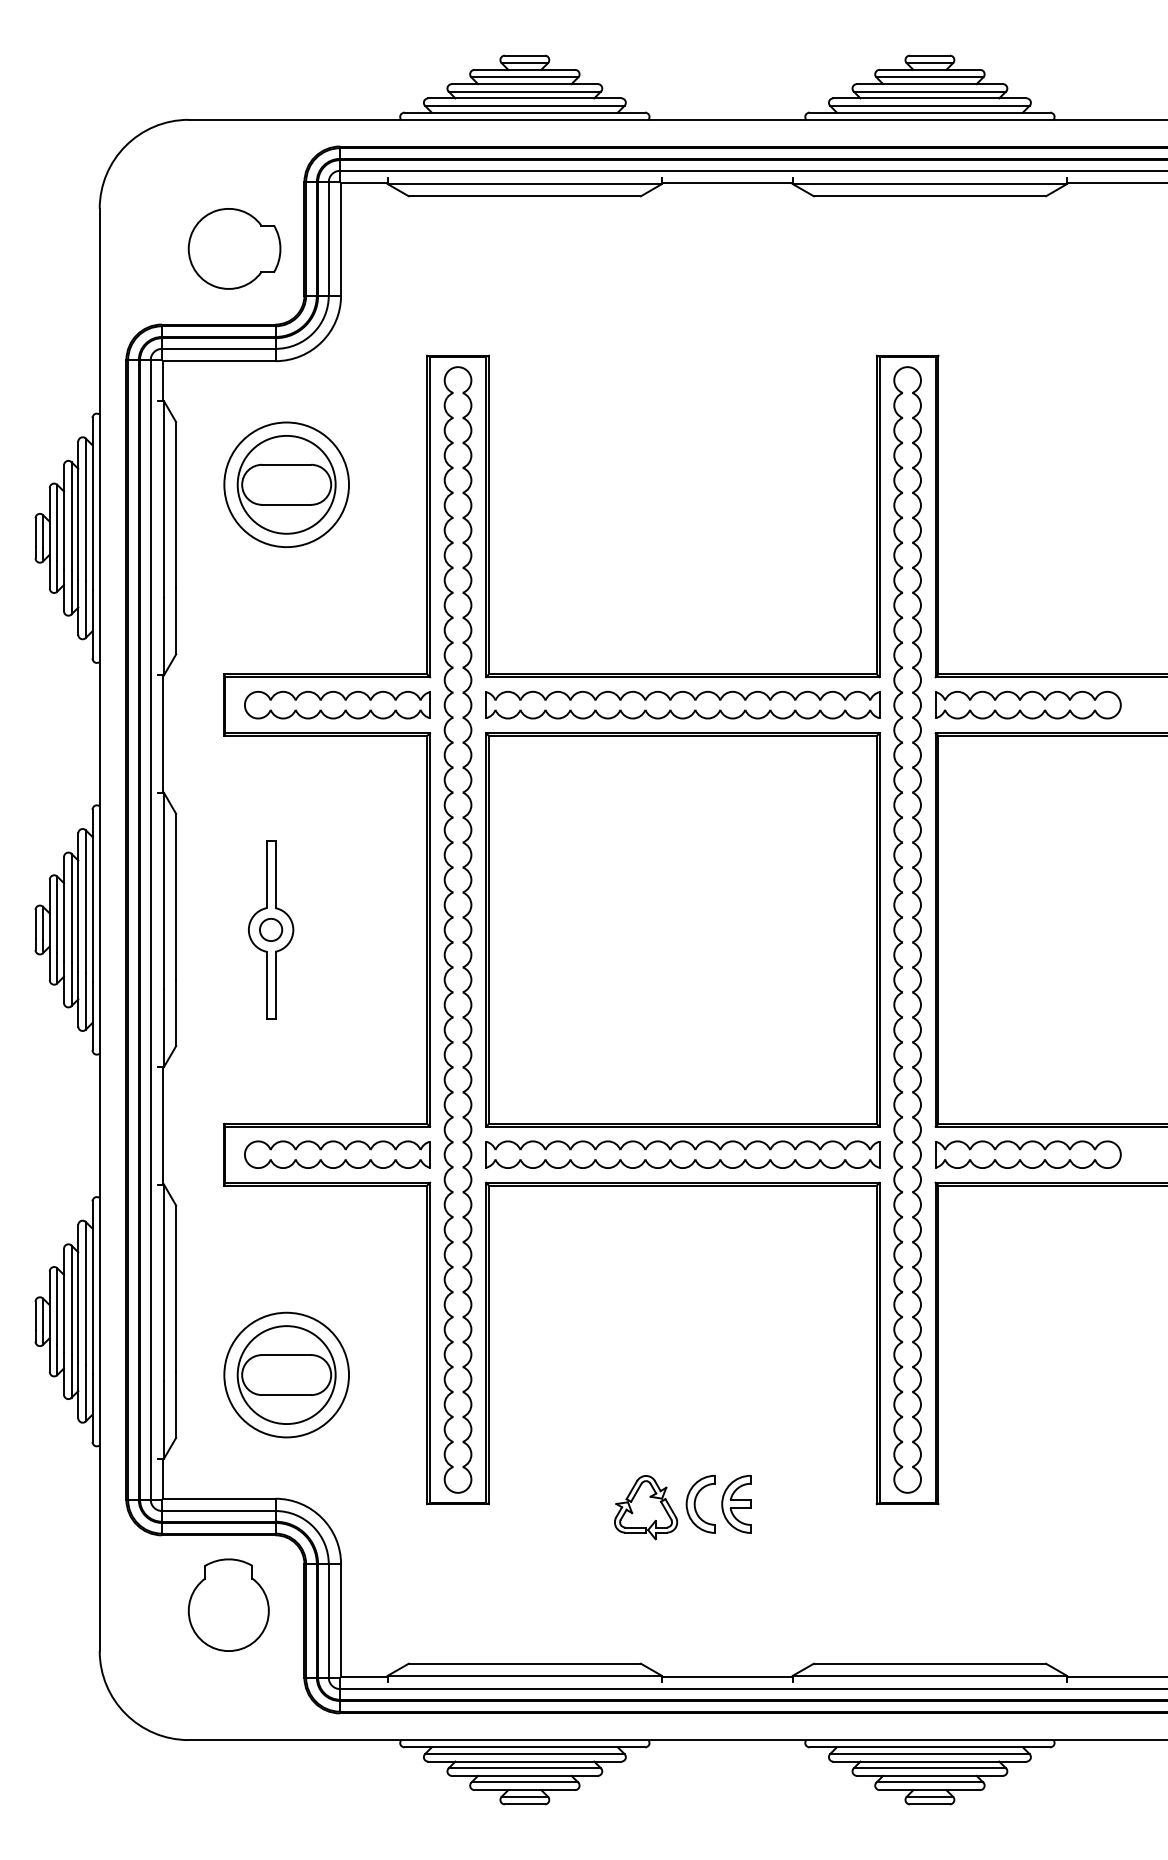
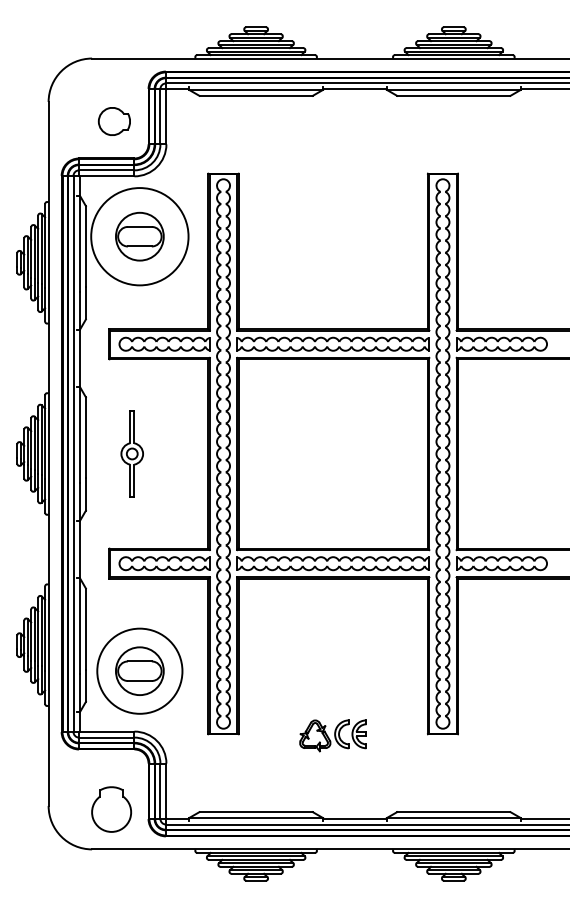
part: (234, 248) -> (114, 121), size x0.7
circle: (285, 484) -> (139, 236), size x1.6
circle: (285, 1373) -> (139, 670), size x1.4
part: (228, 1605) -> (111, 809), moved

